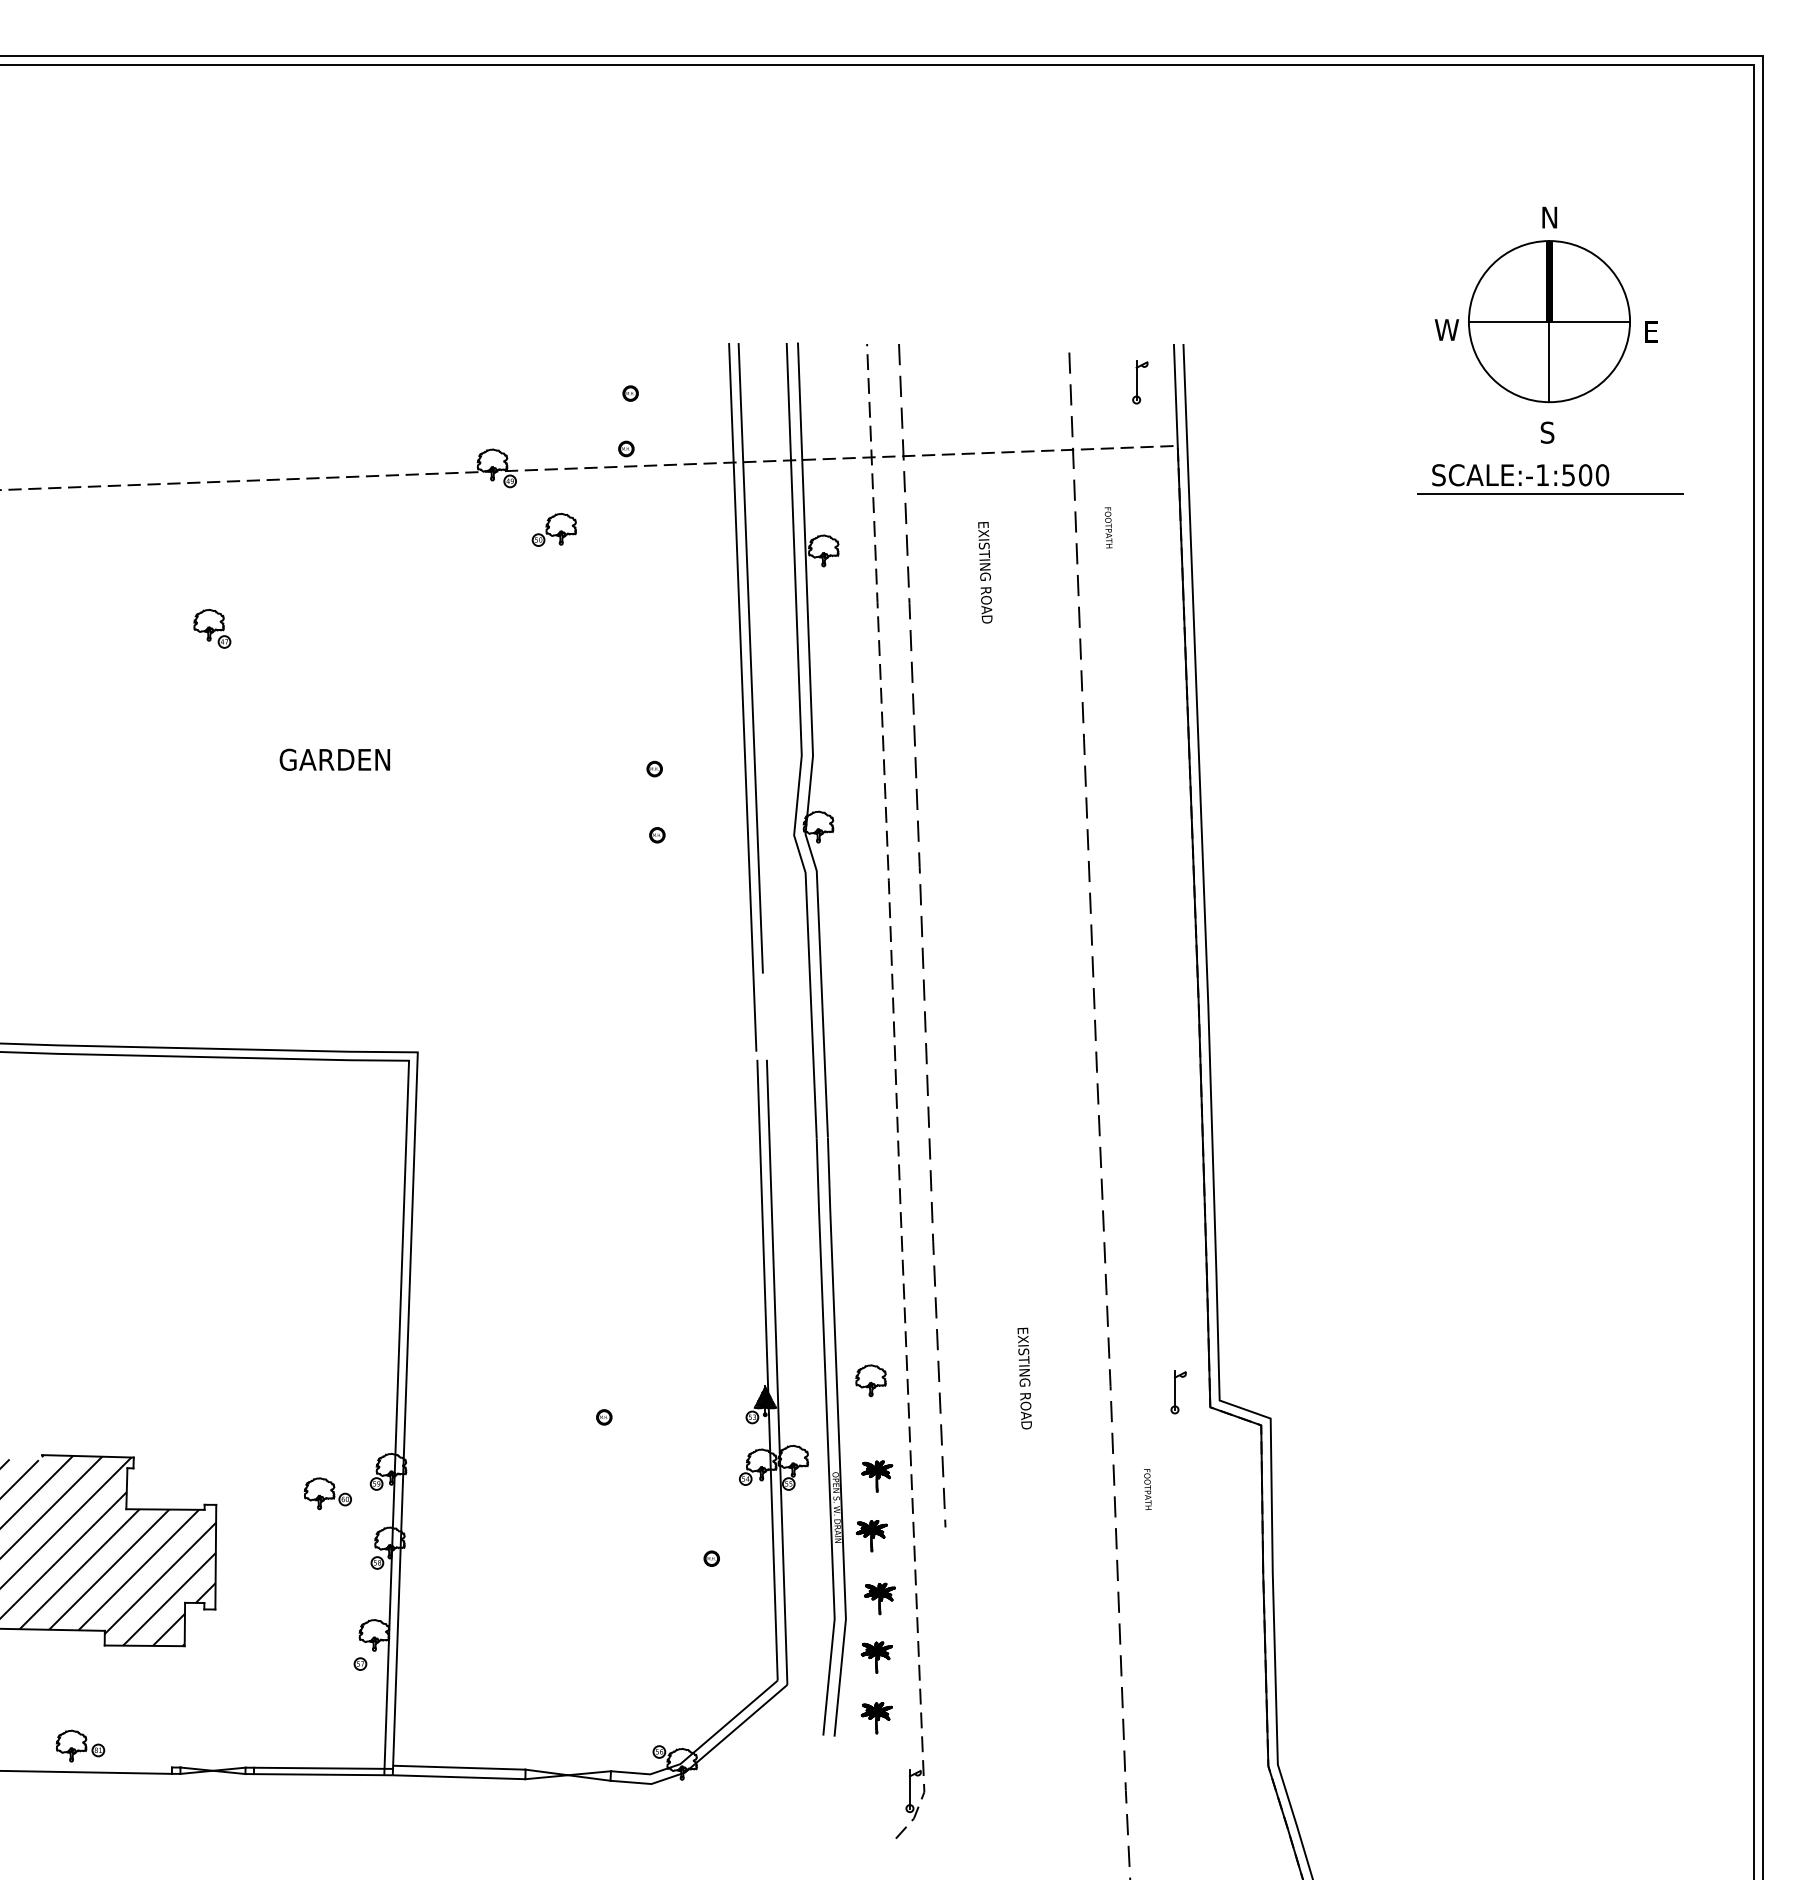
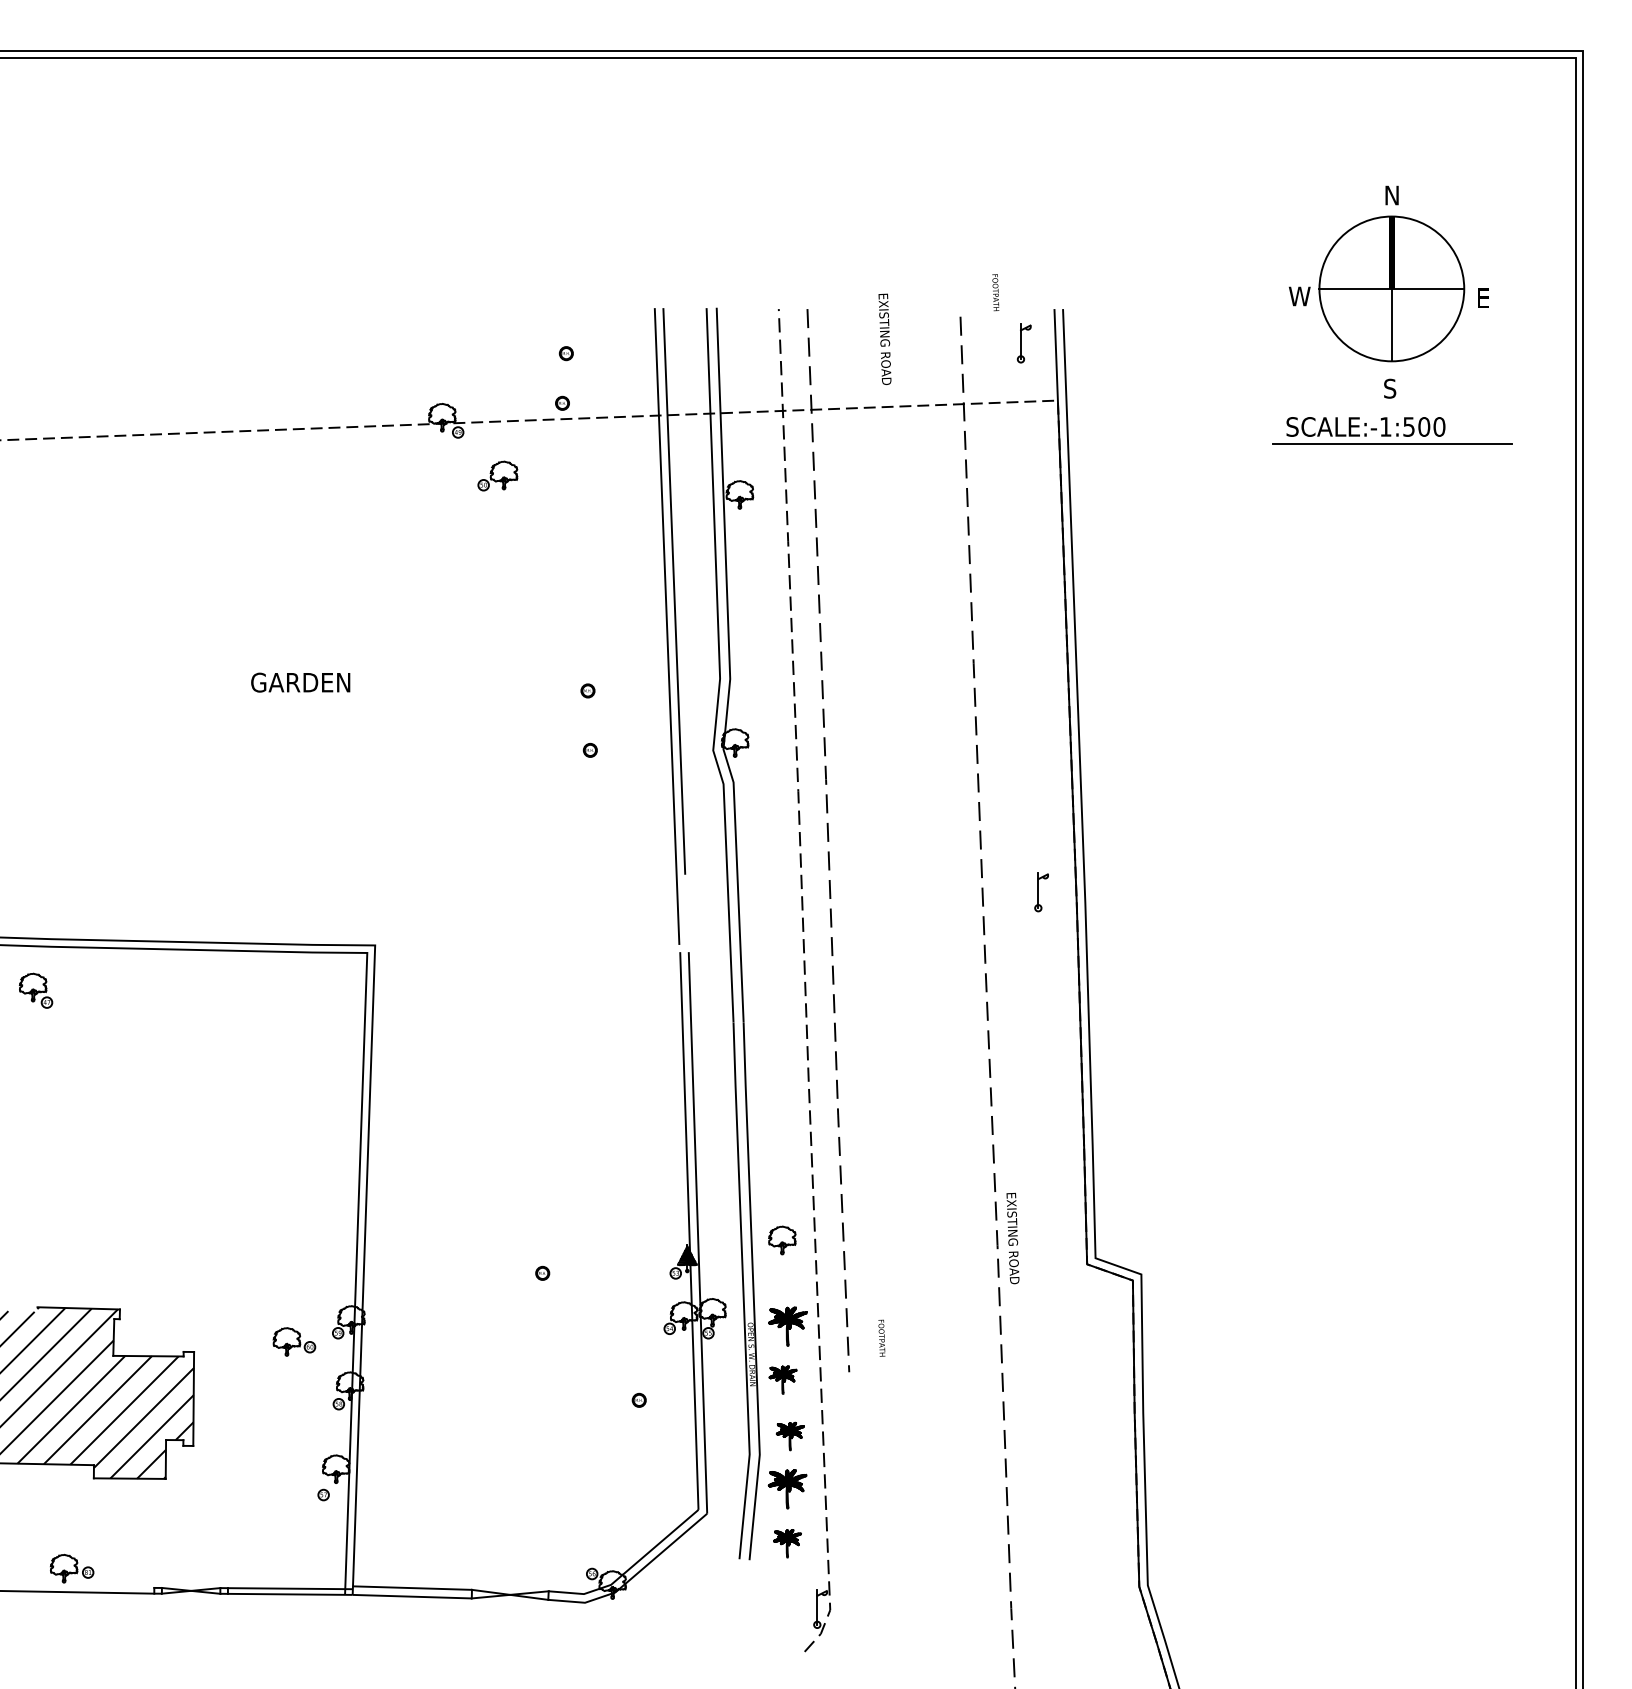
text: (1108, 527) -> (995, 292), moved
text: (985, 572) -> (885, 339), moved
part: (212, 628) -> (36, 990), moved
text: (1024, 1378) -> (1012, 1238), moved
part: (1178, 1392) -> (1041, 892), moved
part: (877, 1476) -> (788, 1326), size x1.4
text: (1147, 1489) -> (881, 1338), moved
part: (876, 1657) -> (787, 1489), size x1.4

